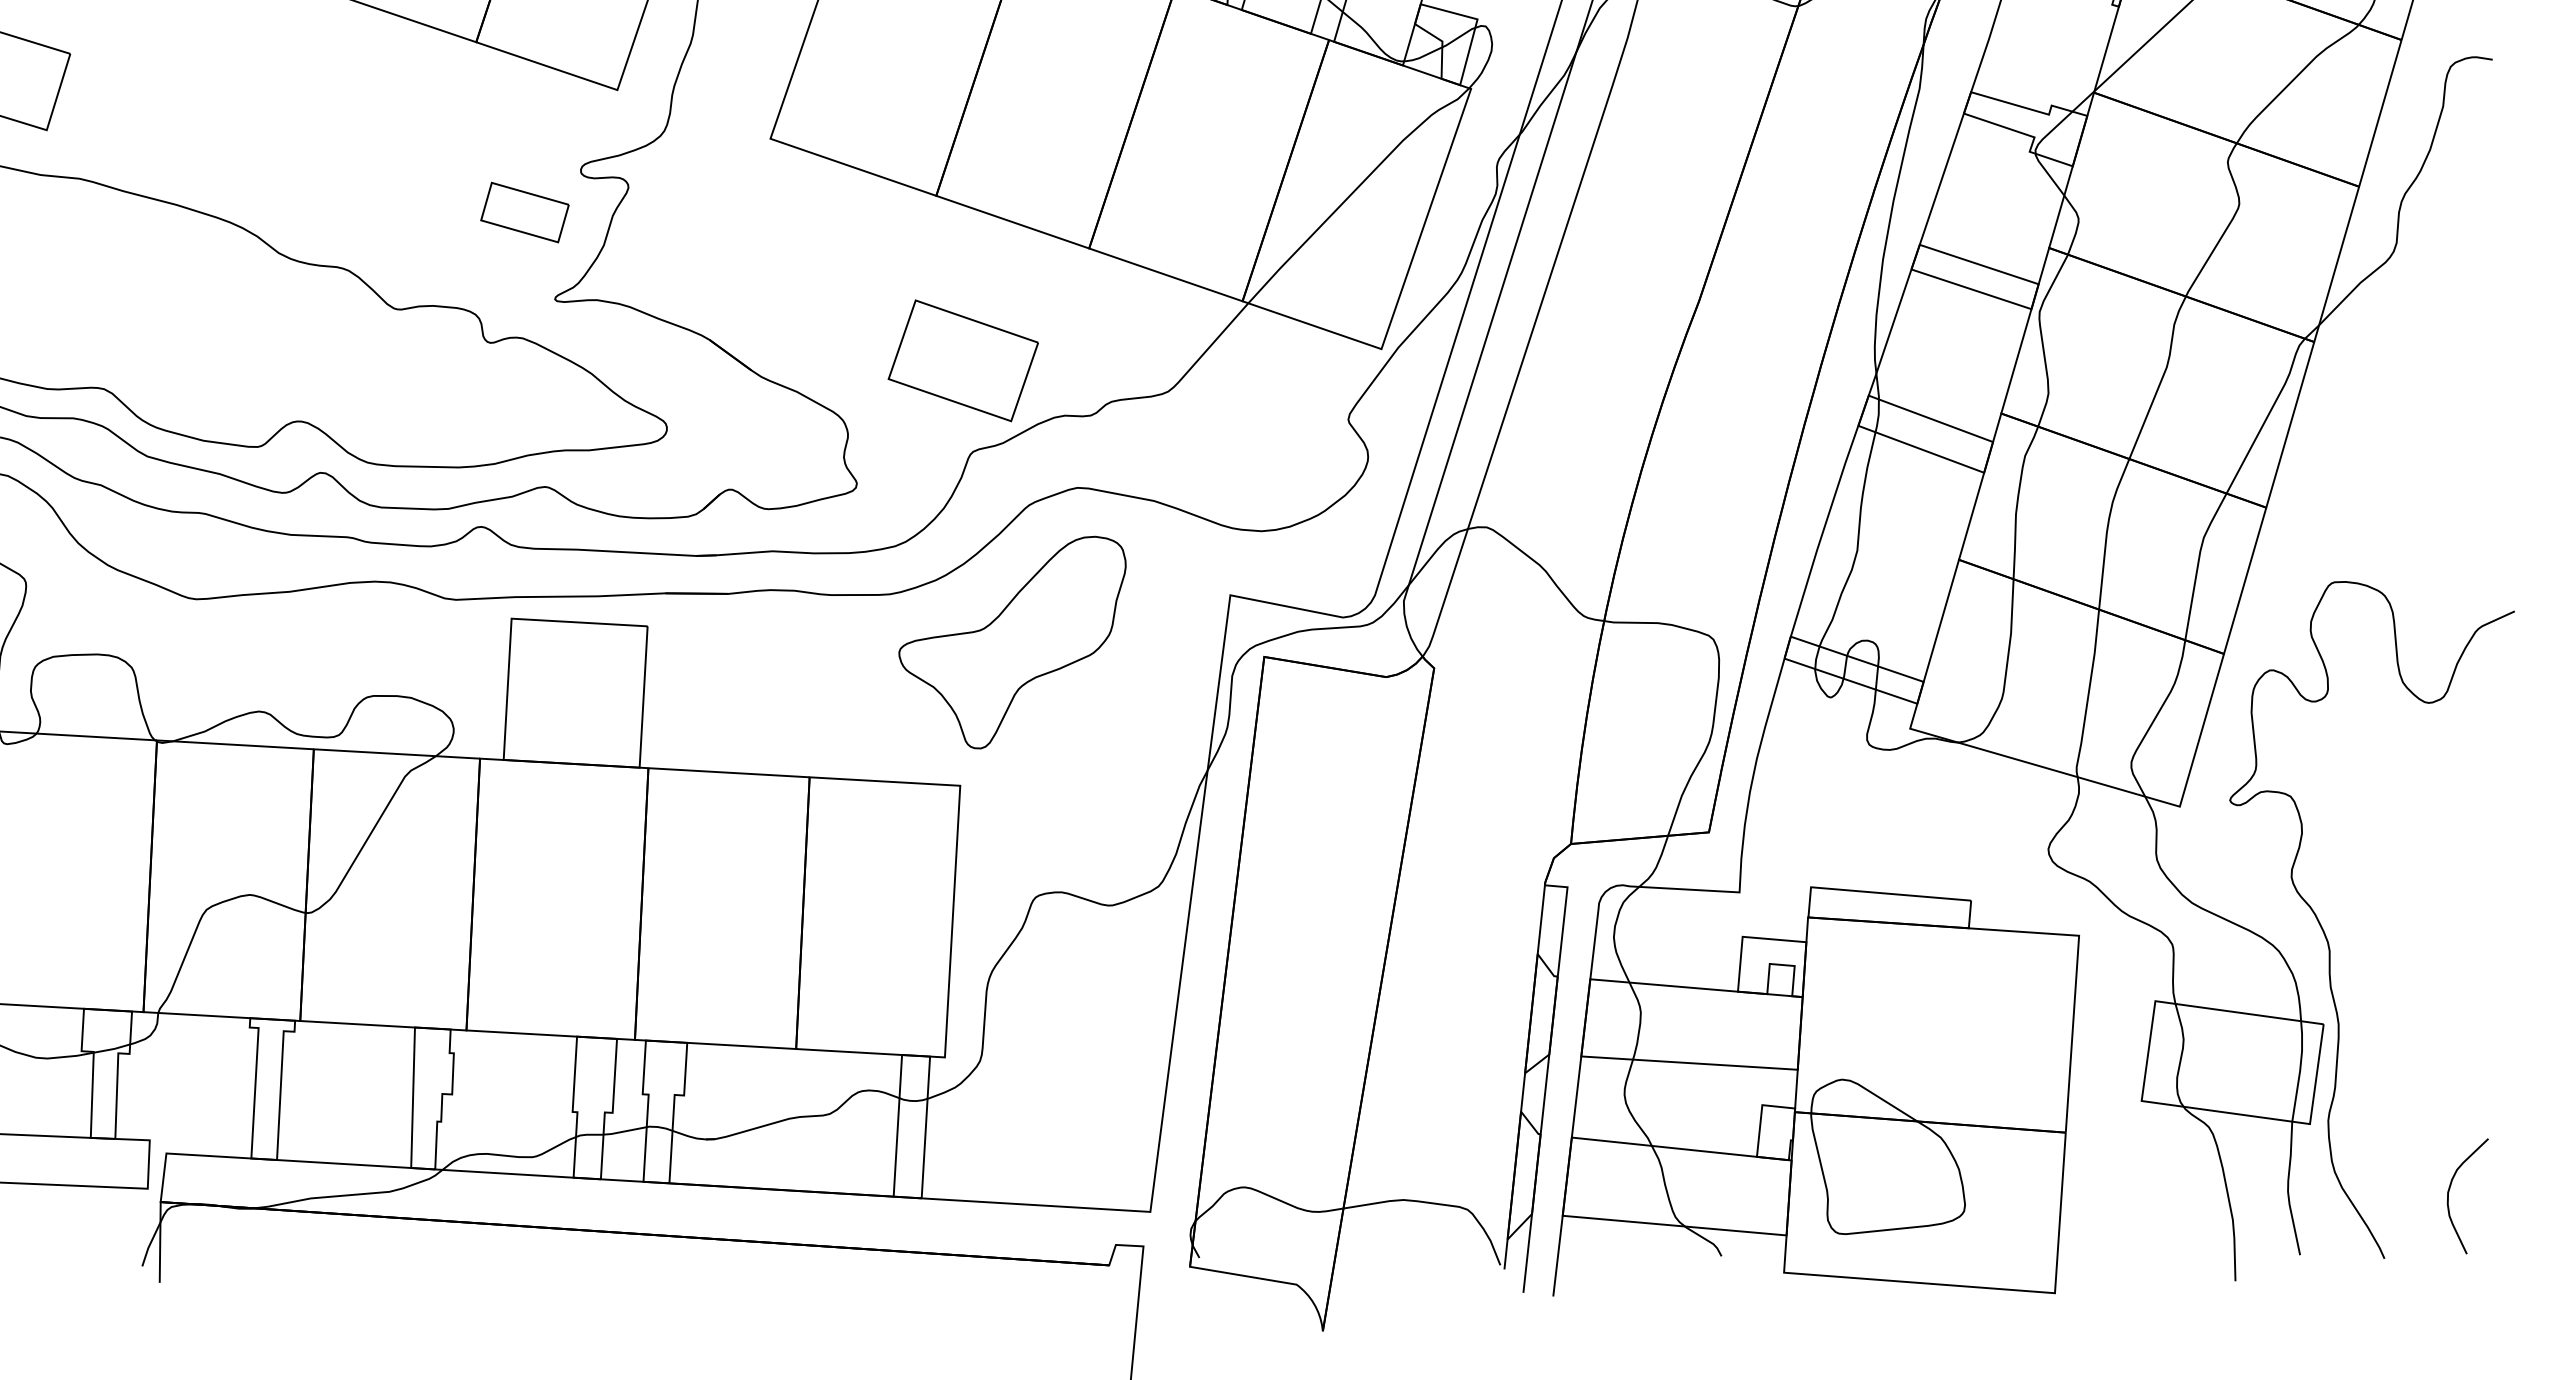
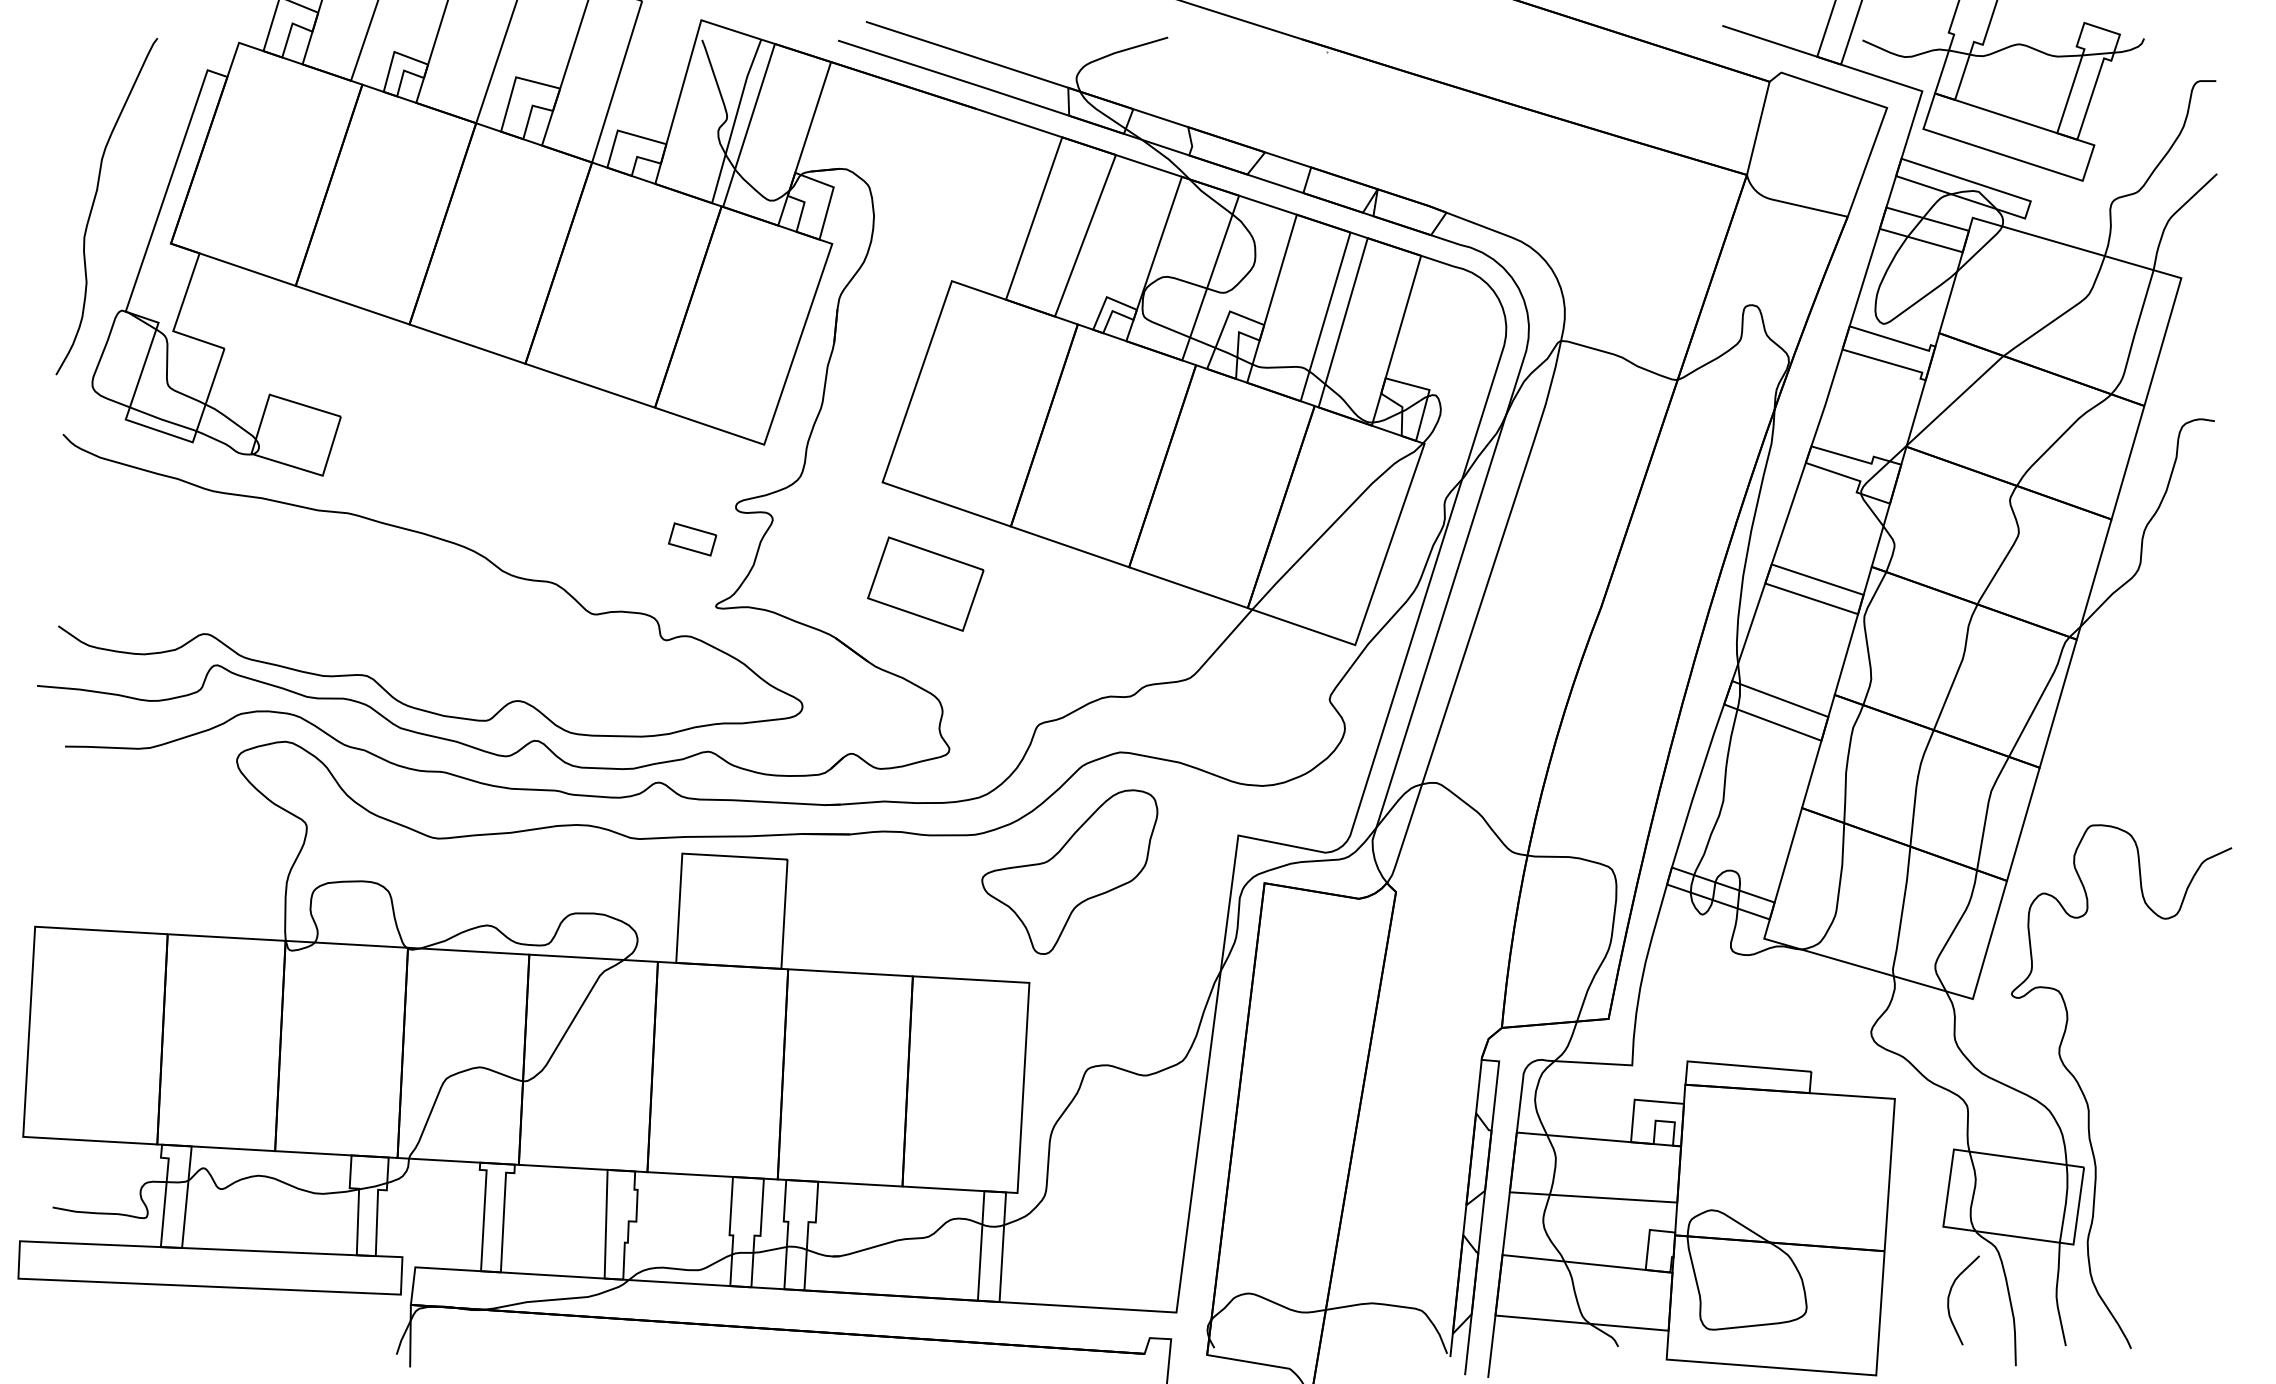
part: (524, 212) -> (692, 539), size x0.7
part: (962, 359) -> (925, 583), moved
curve: (2449, 1196) -> (1949, 1300), moved

